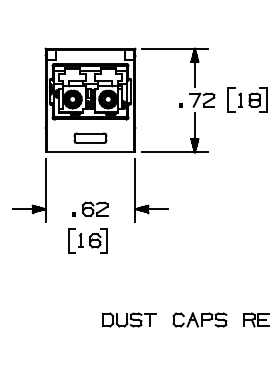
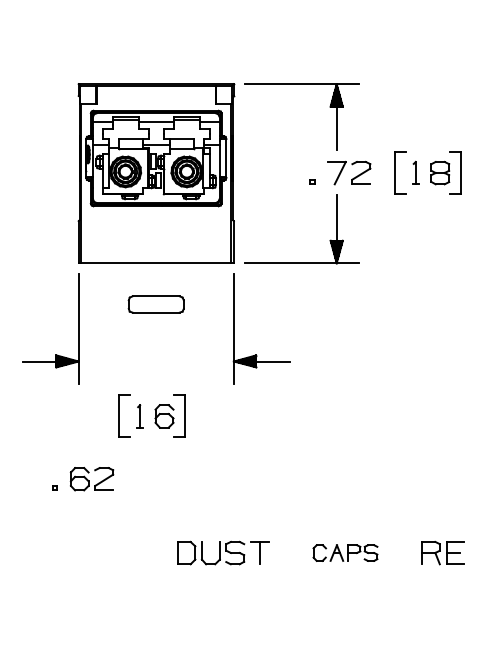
part: (90, 137) -> (156, 303), moved
part: (90, 208) -> (83, 477), moved
part: (199, 319) -> (344, 552), size x0.7

